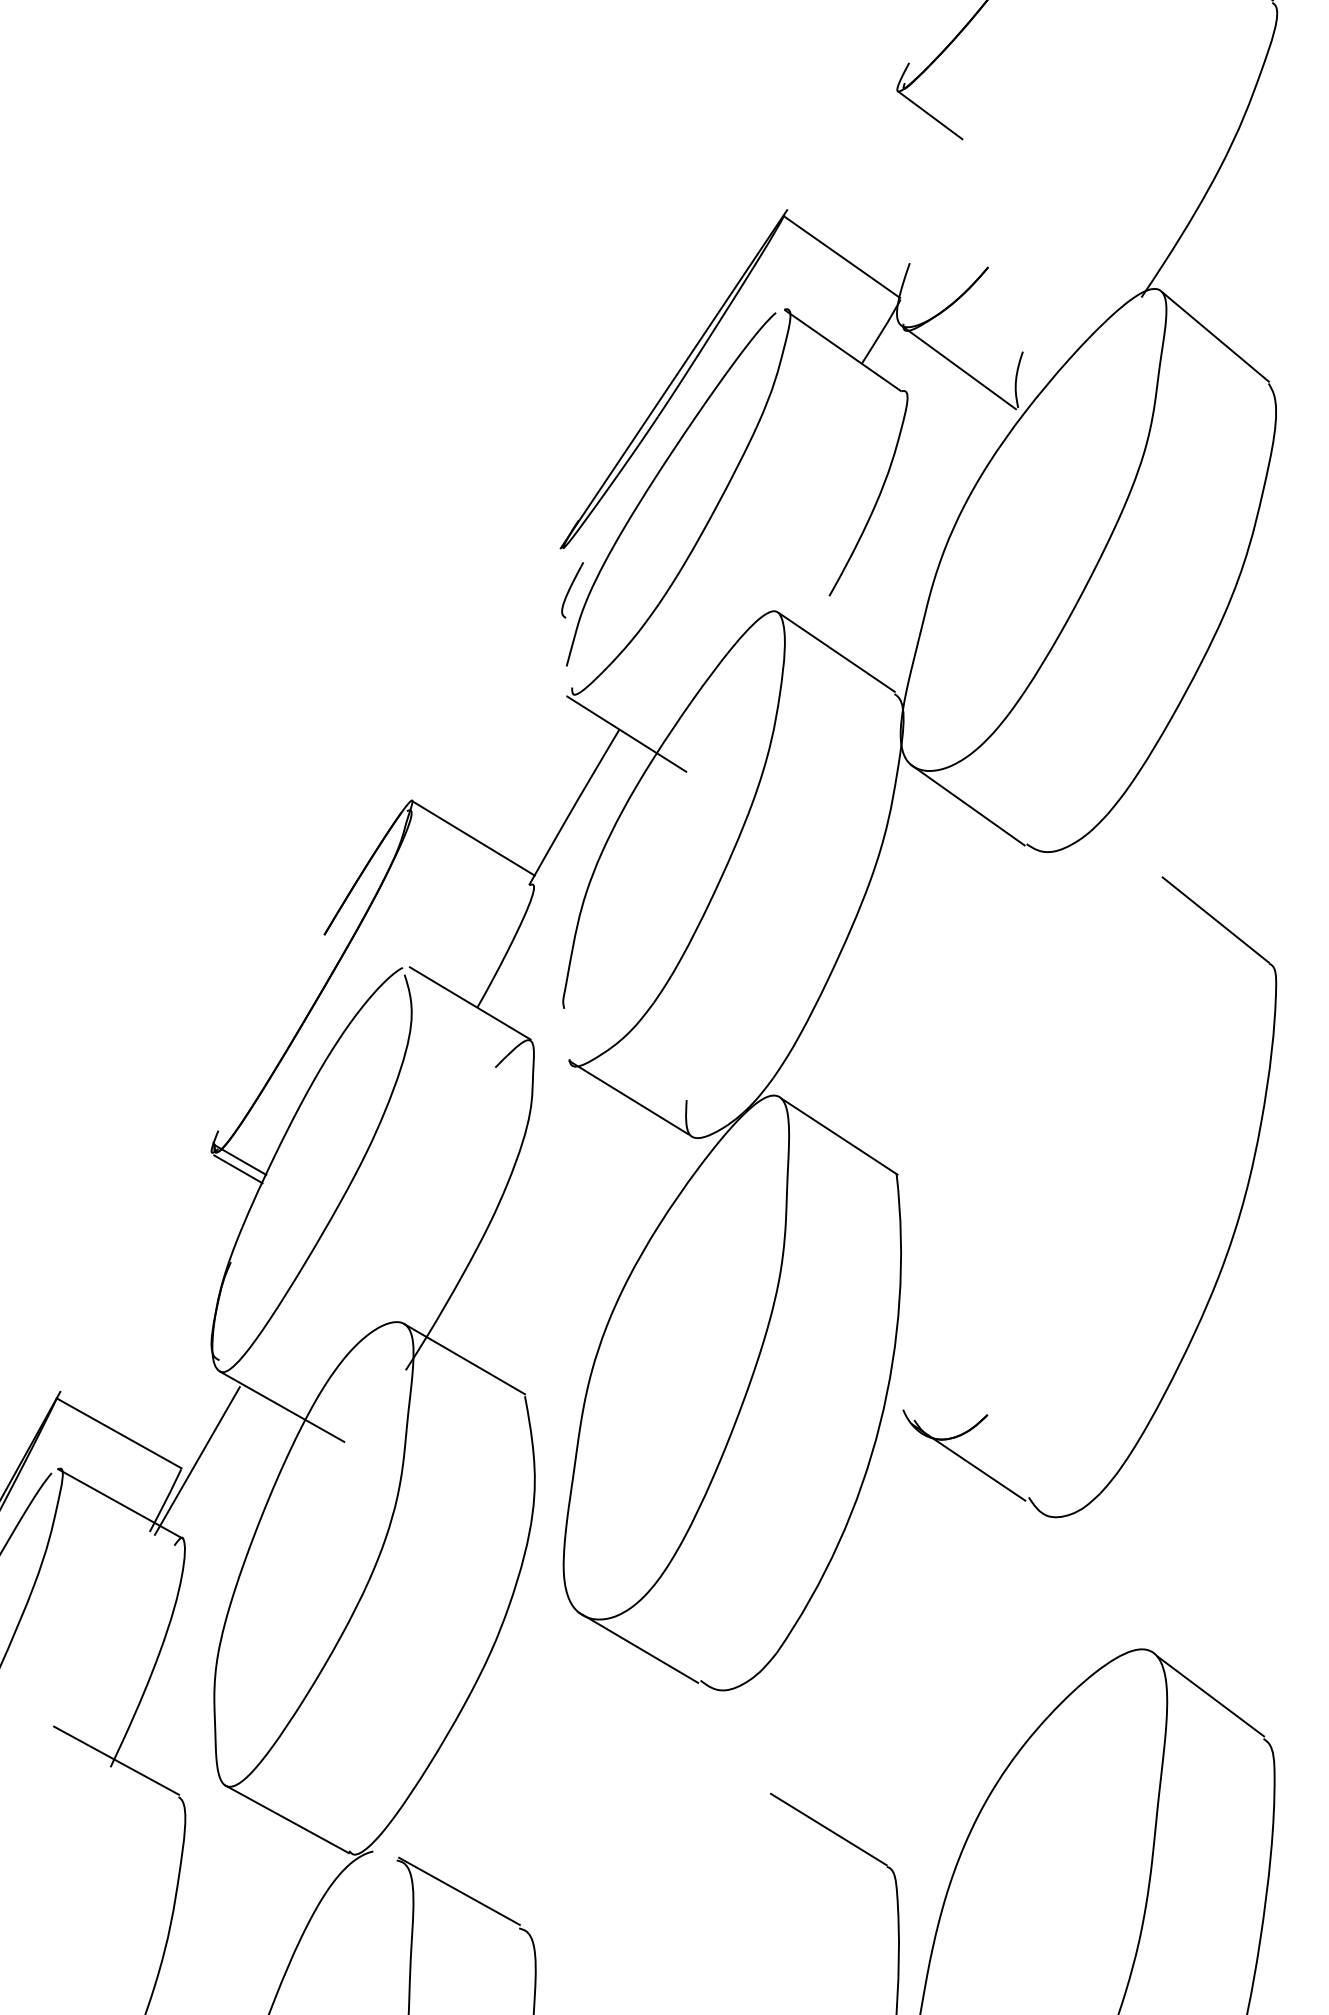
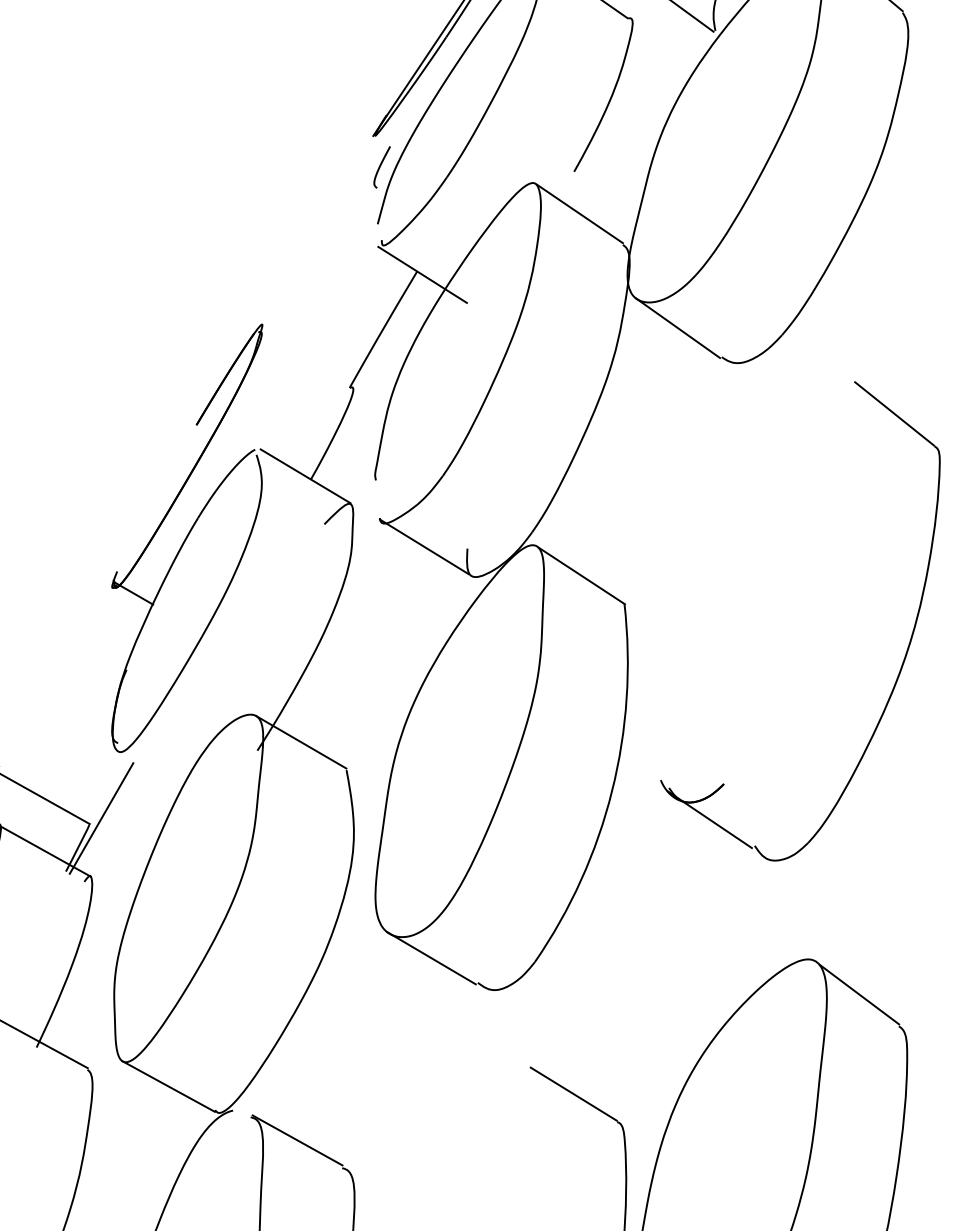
line: (473, 838) -> (308, 352), removed
line: (238, 1169) -> (132, 600), removed
part: (1229, 1243) -> (904, 655), moved
line: (282, 1406) -> (165, 777), removed

